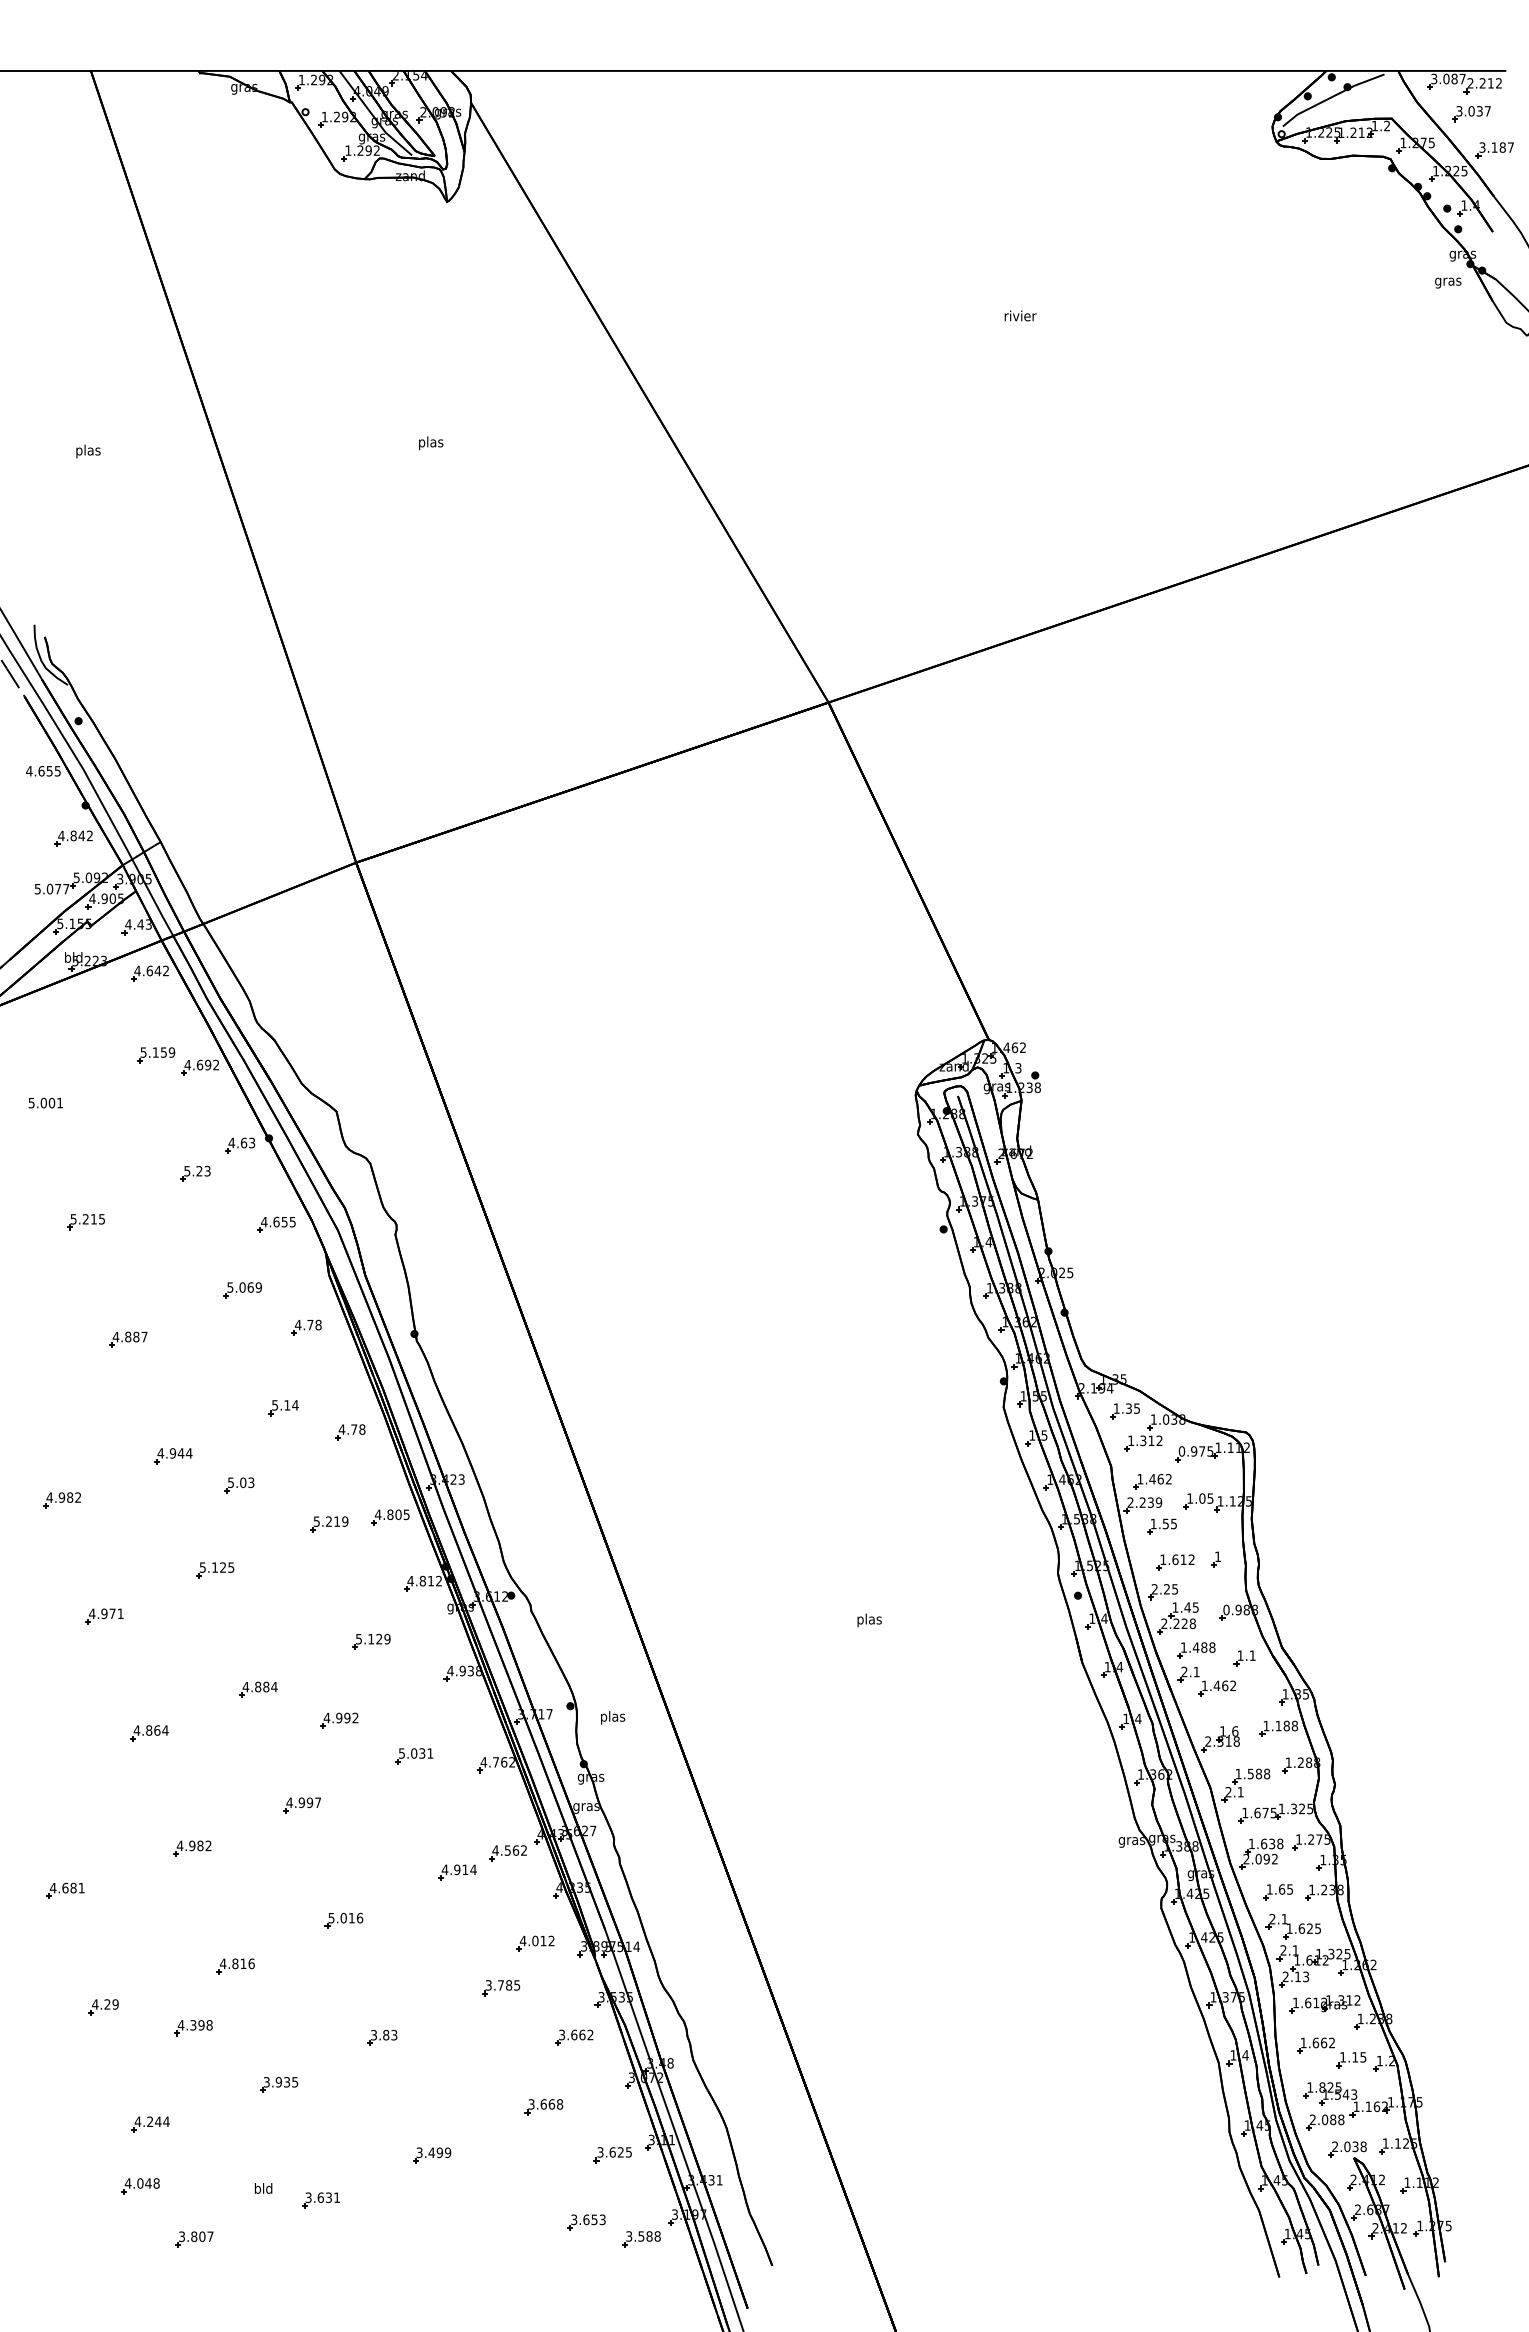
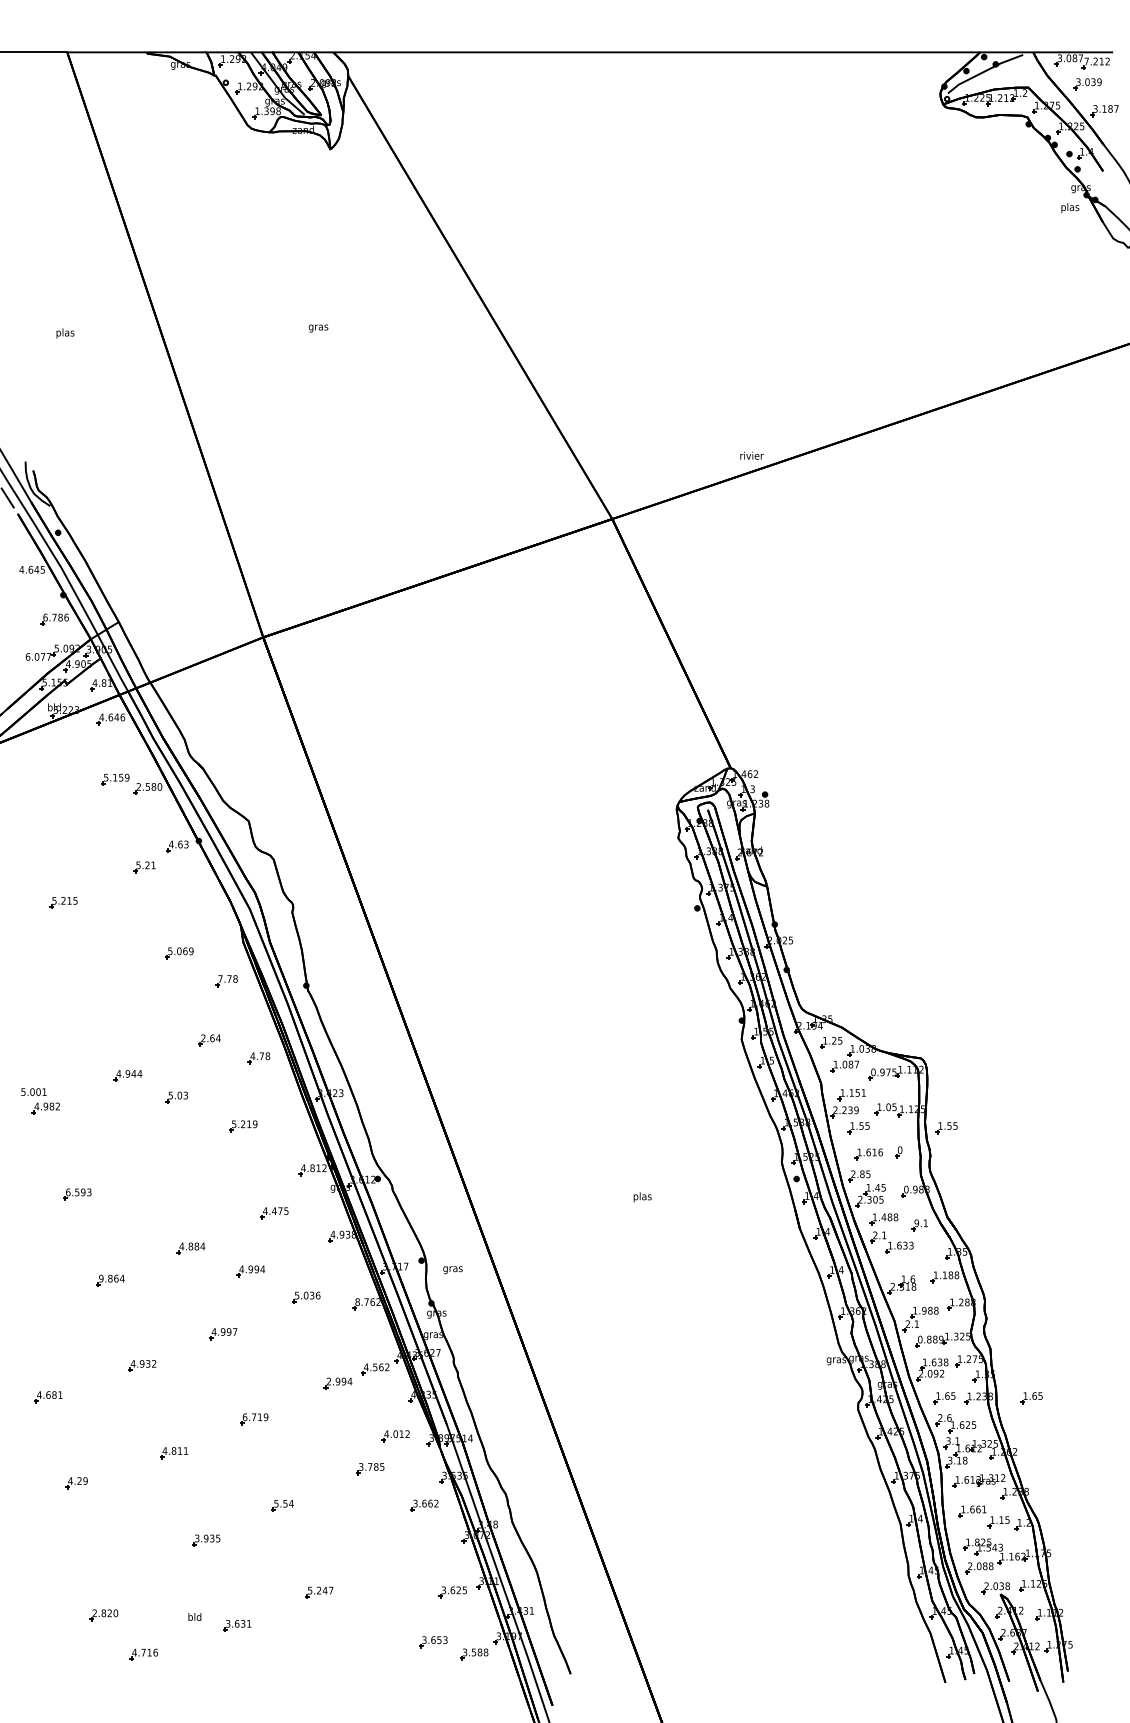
text: (1470, 83) -> (1086, 61), 2.212 -> 7.212
text: (1487, 111) -> (1099, 82), 3.037 -> 3.039
text: (368, 150) -> (272, 111), 1.292 -> 1.398
text: (1448, 281) -> (1070, 207), gras -> plas
text: (1020, 315) -> (751, 455), moved
text: (430, 443) -> (318, 327), plas -> gras
text: (49, 771) -> (36, 570), 4.655 -> 4.645
text: (75, 835) -> (55, 617), 4.842 -> 6.786
text: (37, 888) -> (27, 656), 5.077 -> 6.077
text: (144, 924) -> (106, 683), 4.43 -> 4.81
text: (166, 970) -> (123, 717), 4.642 -> 4.646
text: (201, 1064) -> (148, 786), 4.692 -> 2.580
text: (45, 1102) -> (33, 1091), moved
text: (207, 1171) -> (153, 865), 5.23 -> 5.21
part: (276, 1224) -> (204, 904), removed
text: (297, 1325) -> (219, 979), 4.78 -> 7.78
part: (128, 1339) -> (95, 989), removed
text: (281, 1405) -> (208, 1038), 5.14 -> 2.64
text: (1128, 1408) -> (833, 1040), 1.35 -> 1.25
text: (1151, 1440) -> (850, 1064), 1.312 -> 1.087
text: (1160, 1479) -> (857, 1093), 1.462 -> 1.151
part: (390, 1517) -> (288, 1121), removed
part: (1280, 1526) -> (946, 1127), added
text: (1217, 1556) -> (899, 1150), 1 -> 0
text: (1191, 1559) -> (880, 1152), 1.612 -> 1.616
part: (215, 1570) -> (159, 1160), removed
text: (1166, 1589) -> (862, 1174), 2.25 -> 2.85
text: (105, 1613) -> (78, 1192), 4.971 -> 6.593
text: (1184, 1623) -> (875, 1199), 2.228 -> 2.305
text: (372, 1638) -> (275, 1210), 5.129 -> 4.475
text: (1240, 1655) -> (916, 1223), 1.1 -> 9.1
text: (1224, 1685) -> (904, 1245), 1.462 -> 1.633
text: (355, 1717) -> (262, 1269), 4.992 -> 4.994
text: (612, 1717) -> (452, 1269), plas -> gras
text: (136, 1730) -> (100, 1278), 4.864 -> 9.864
text: (430, 1753) -> (318, 1295), 5.031 -> 5.036
text: (483, 1762) -> (357, 1302), 4.762 -> 8.762
text: (1250, 1773) -> (924, 1310), 1.588 -> 1.988
text: (1259, 1812) -> (930, 1339), 1.675 -> 0.889
text: (200, 1845) -> (148, 1363), 4.982 -> 4.932
text: (454, 1869) -> (335, 1381), 4.914 -> 2.994
part: (1396, 1892) -> (1031, 1398), added
text: (345, 1917) -> (255, 1416), 5.016 -> 6.719
text: (1284, 1918) -> (949, 1417), 2.1 -> 2.6
text: (1283, 1950) -> (948, 1441), 2.1 -> 3.1
text: (251, 1963) -> (185, 1450), 4.816 -> 4.811
text: (1295, 1976) -> (957, 1460), 2.13 -> 3.18
part: (193, 2028) -> (143, 1498), removed
text: (384, 2034) -> (284, 1503), 3.83 -> 5.54
text: (1331, 2042) -> (983, 1509), 1.662 -> 1.661
part: (543, 2107) -> (401, 1557), removed
part: (150, 2124) -> (111, 1569), removed
text: (433, 2152) -> (320, 1590), 3.499 -> 5.247
text: (141, 2183) -> (104, 1613), 4.048 -> 2.820
text: (195, 2236) -> (144, 1652), 3.807 -> 4.716

